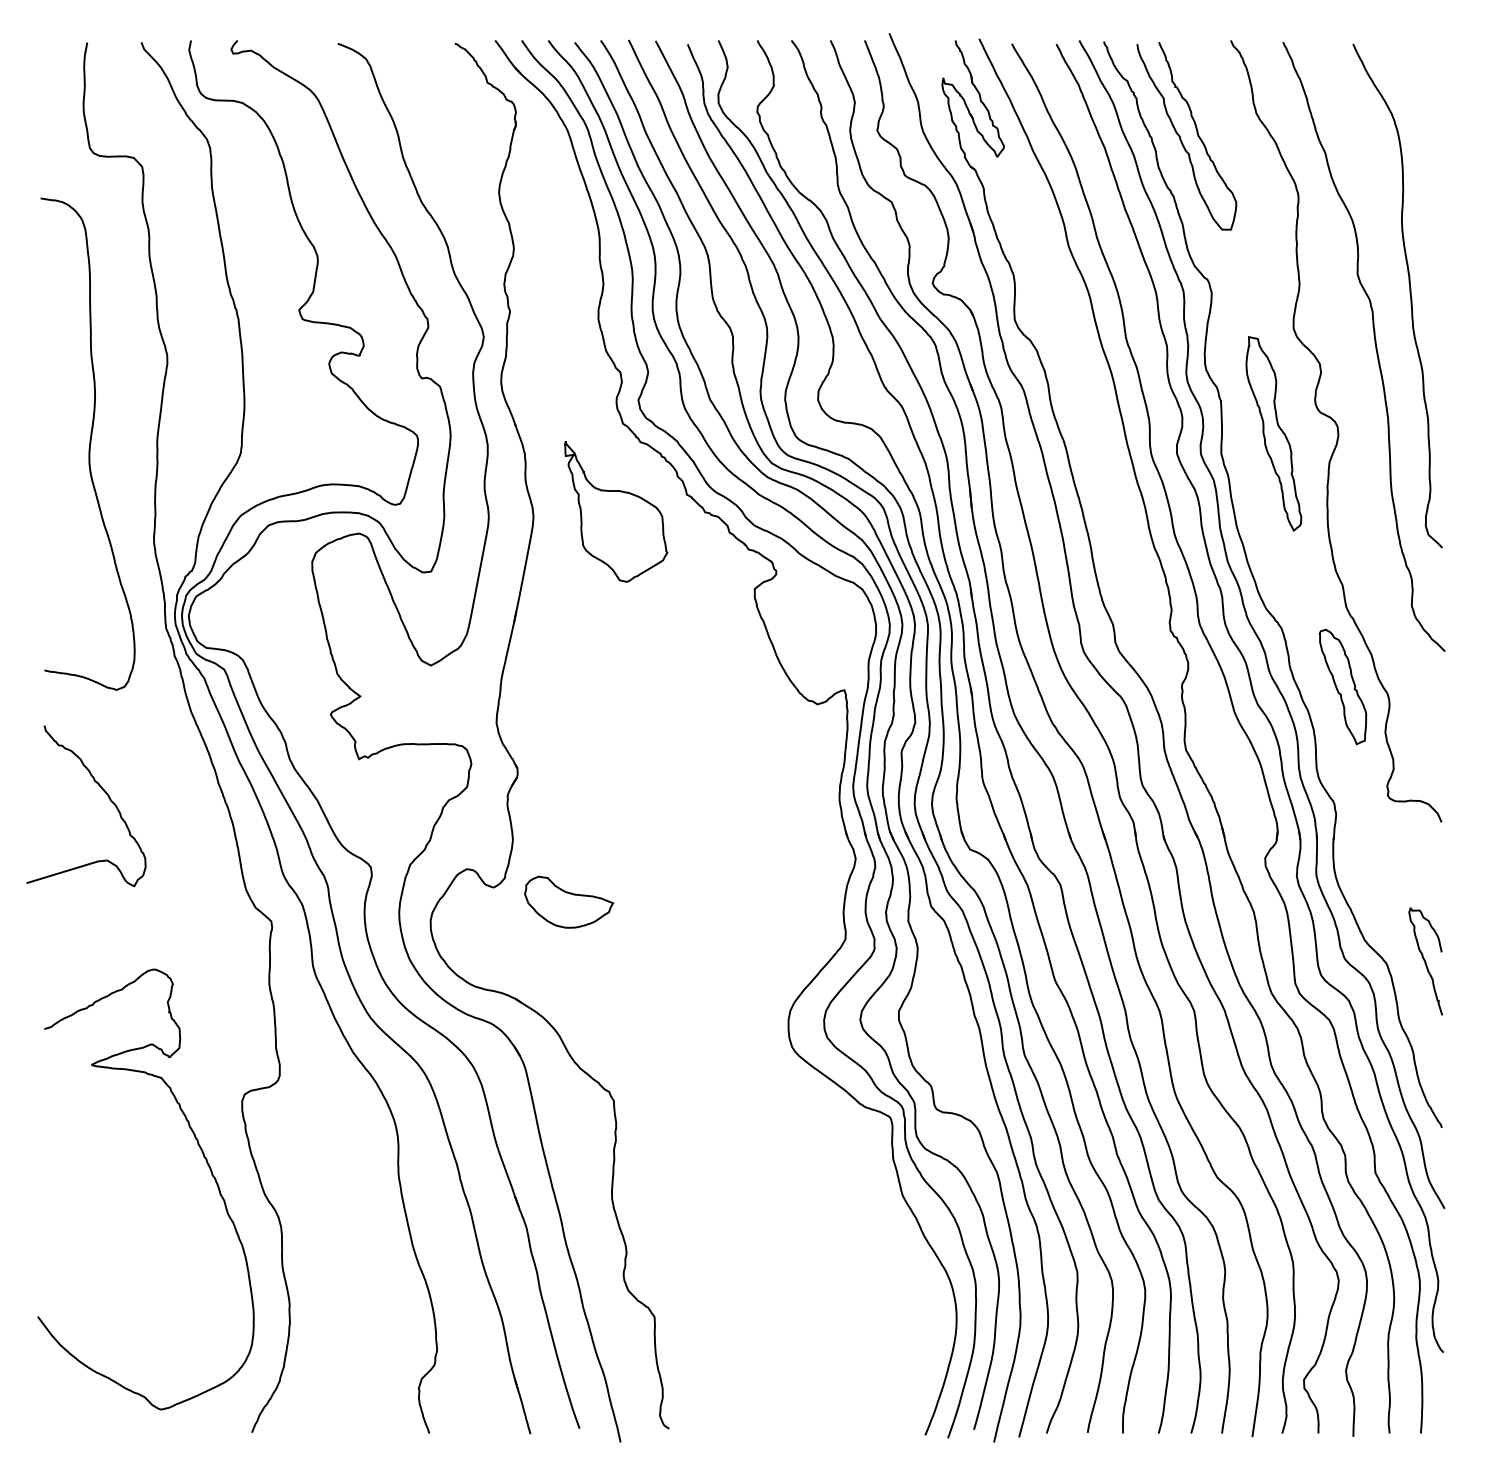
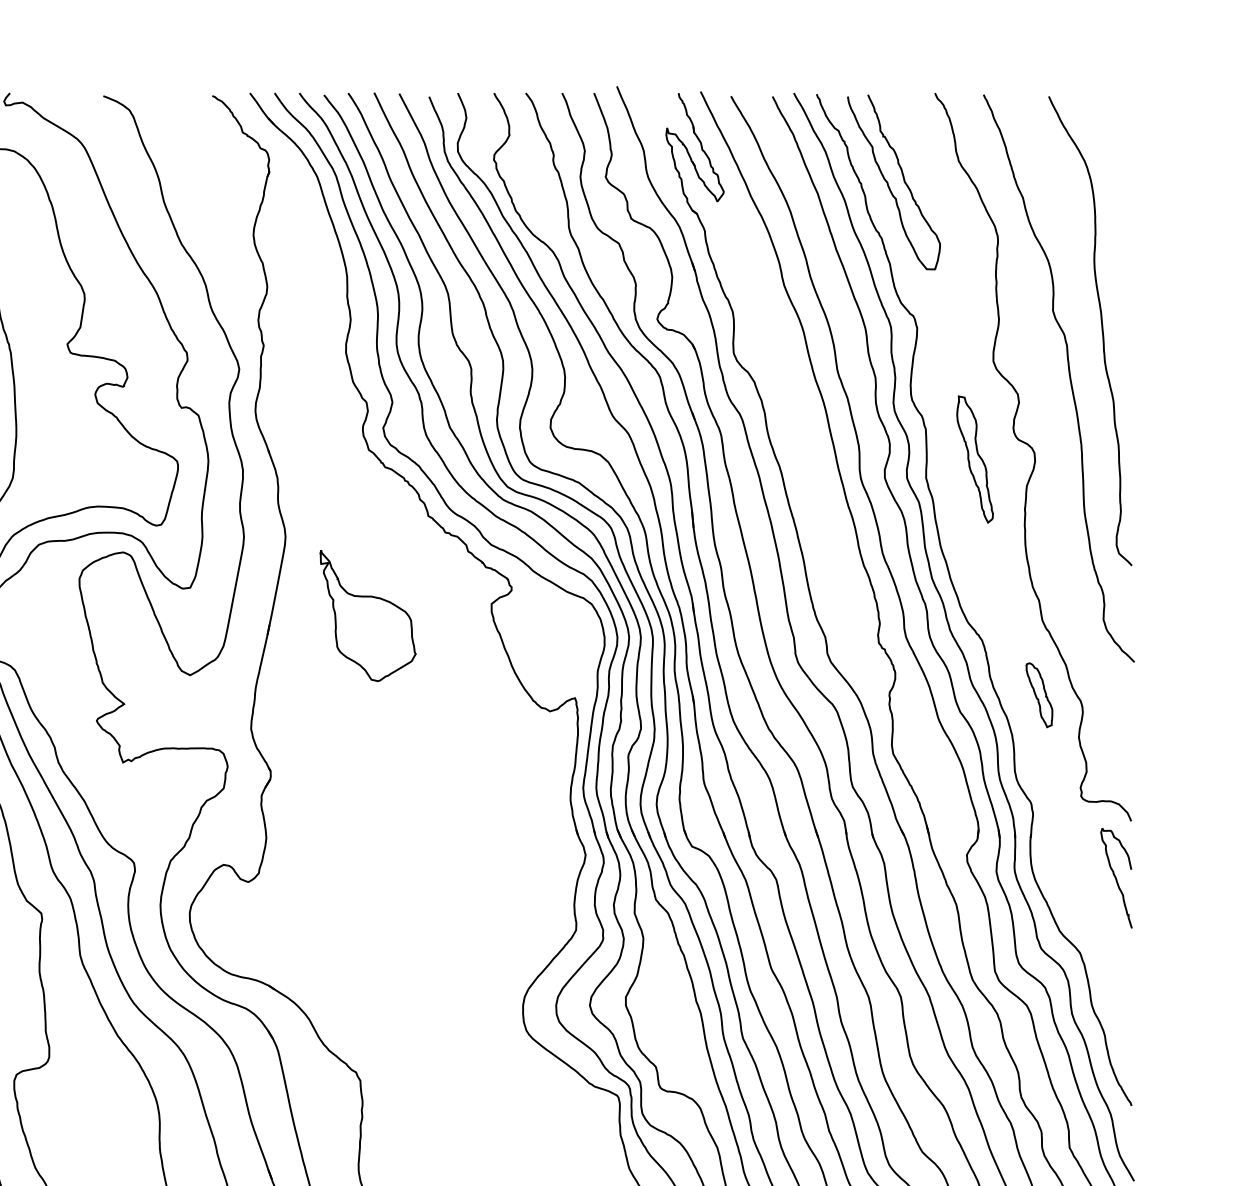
part: (1273, 433) -> (974, 459), size x0.7
part: (616, 511) -> (368, 615), moved
part: (1342, 686) -> (1038, 694), size x0.6
part: (569, 901) -> (319, 895), removed
curve: (1425, 961) -> (1116, 878), moved

